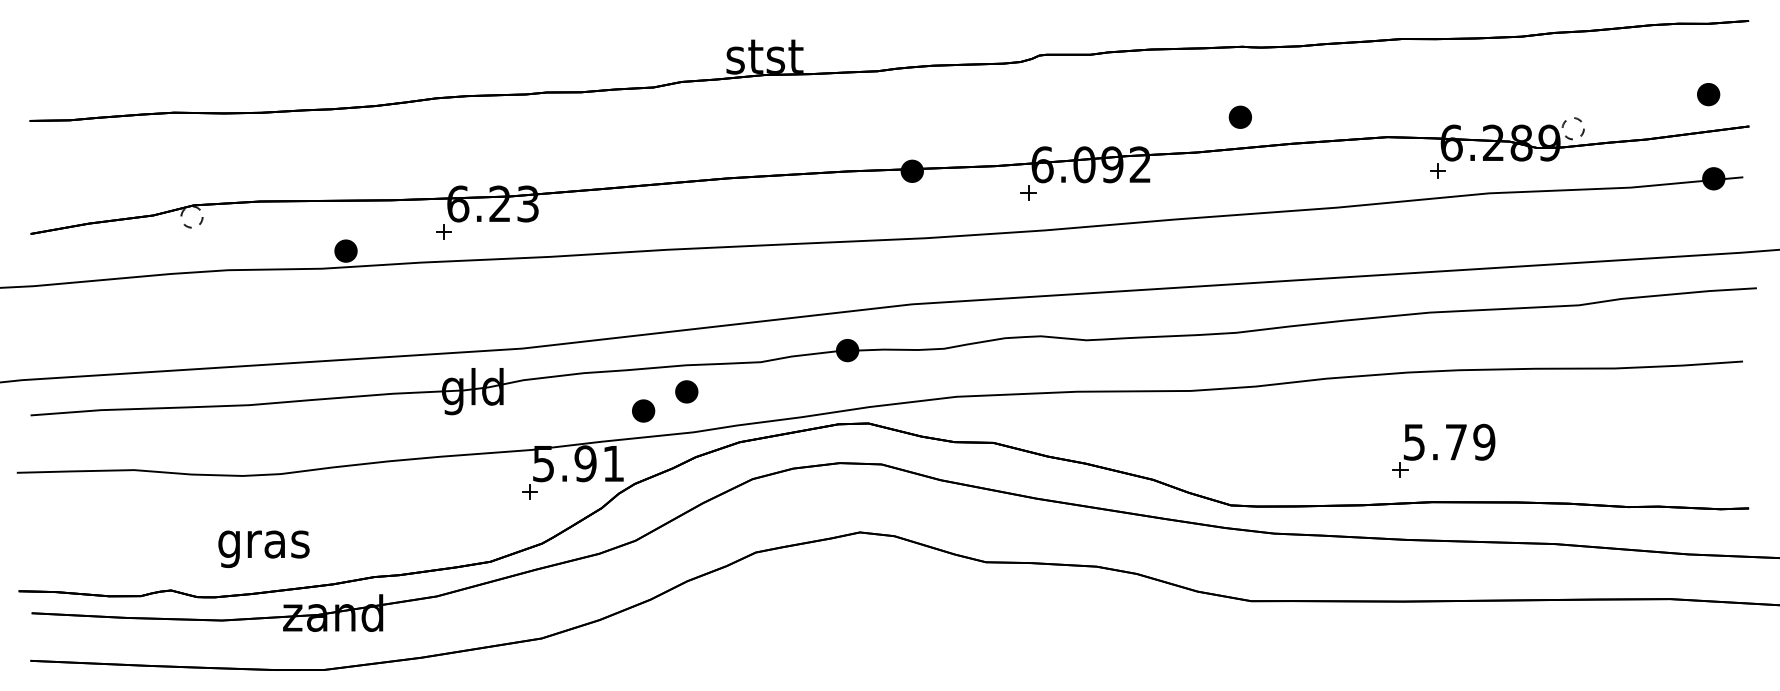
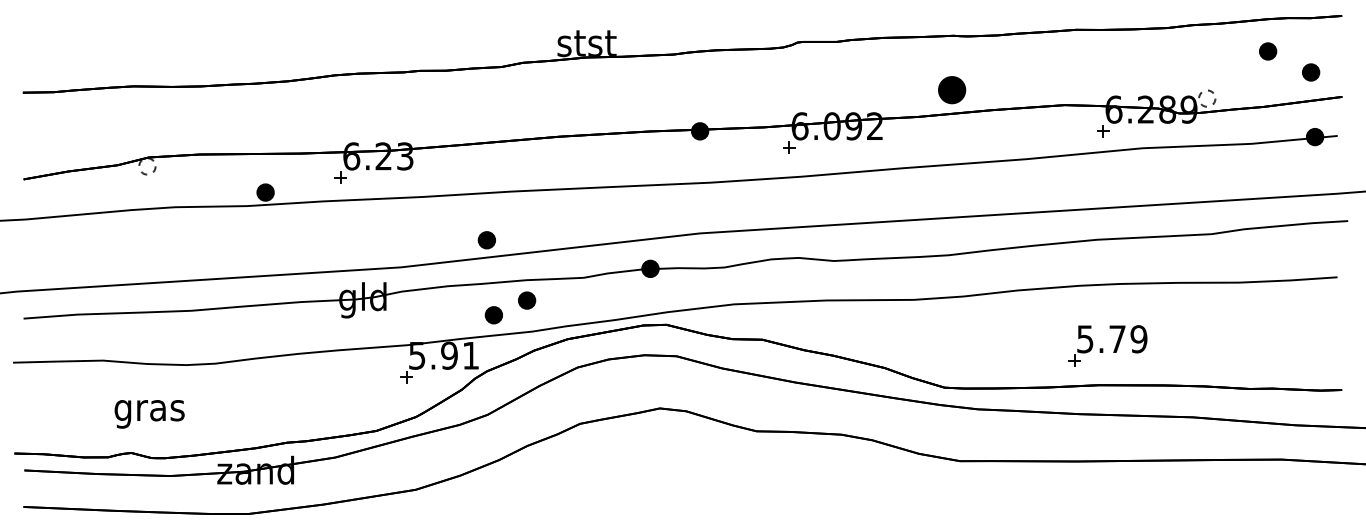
part: (1653, 67) -> (1268, 51), added
part: (1239, 116) -> (951, 89), size x1.6
part: (633, 313) -> (486, 240), added
text: (263, 549) -> (149, 414), moved

